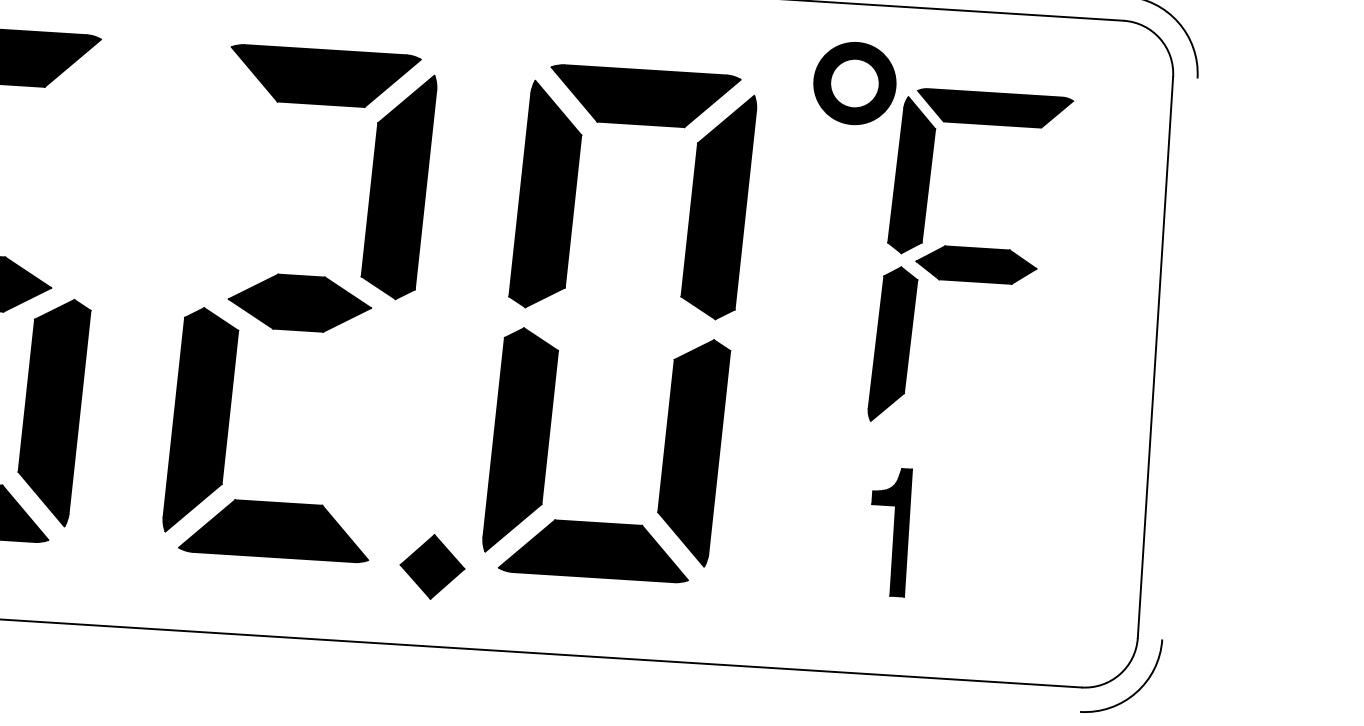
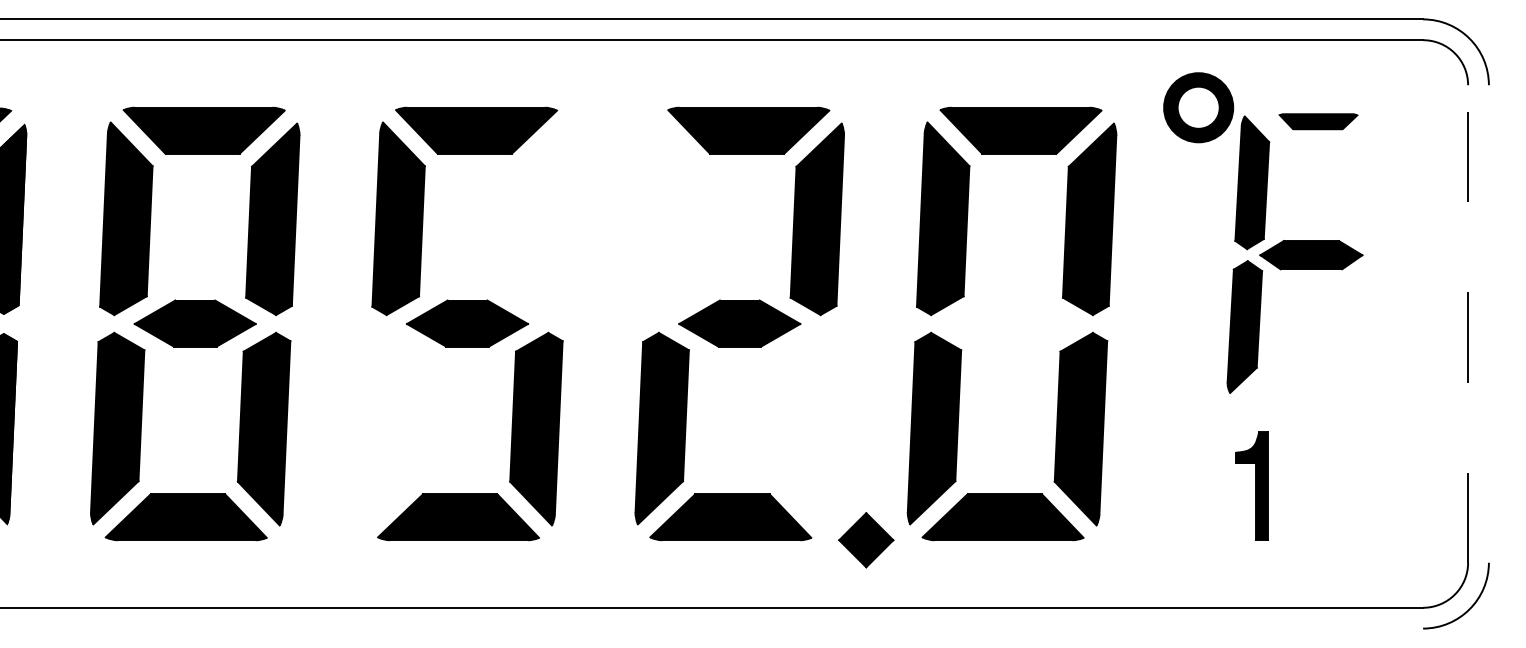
part: (994, 108) -> (1318, 121), size x0.6
line: (1155, 356) -> (1468, 323), solid -> dashed

